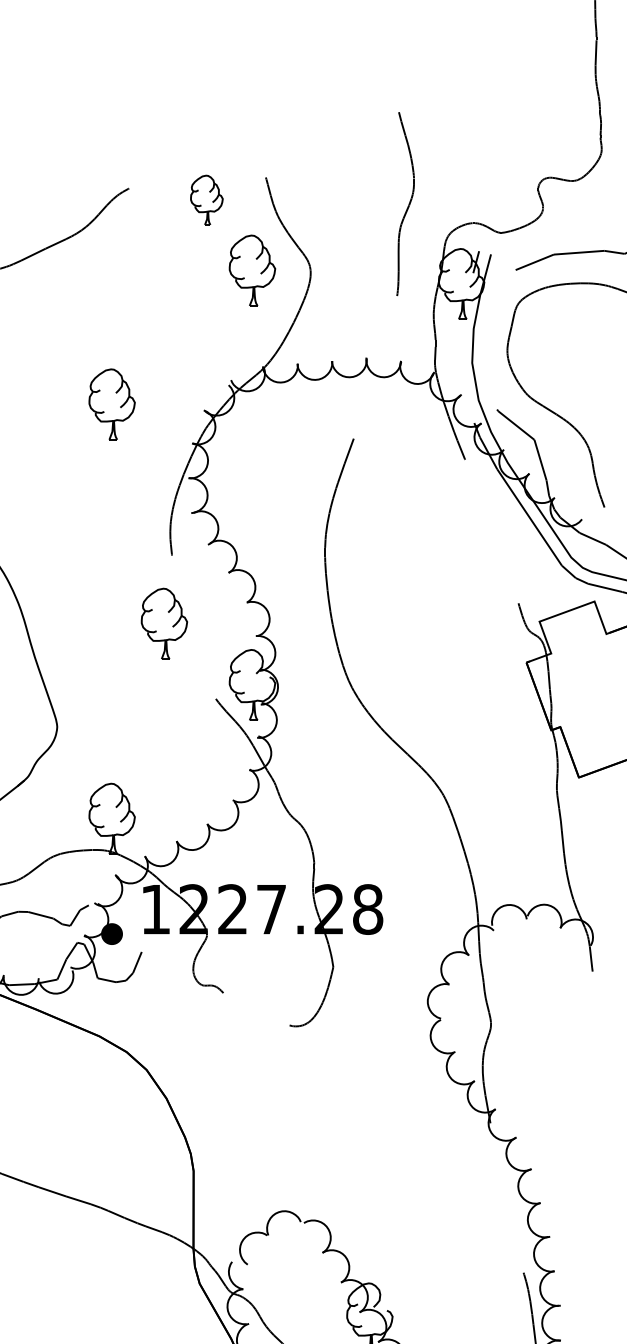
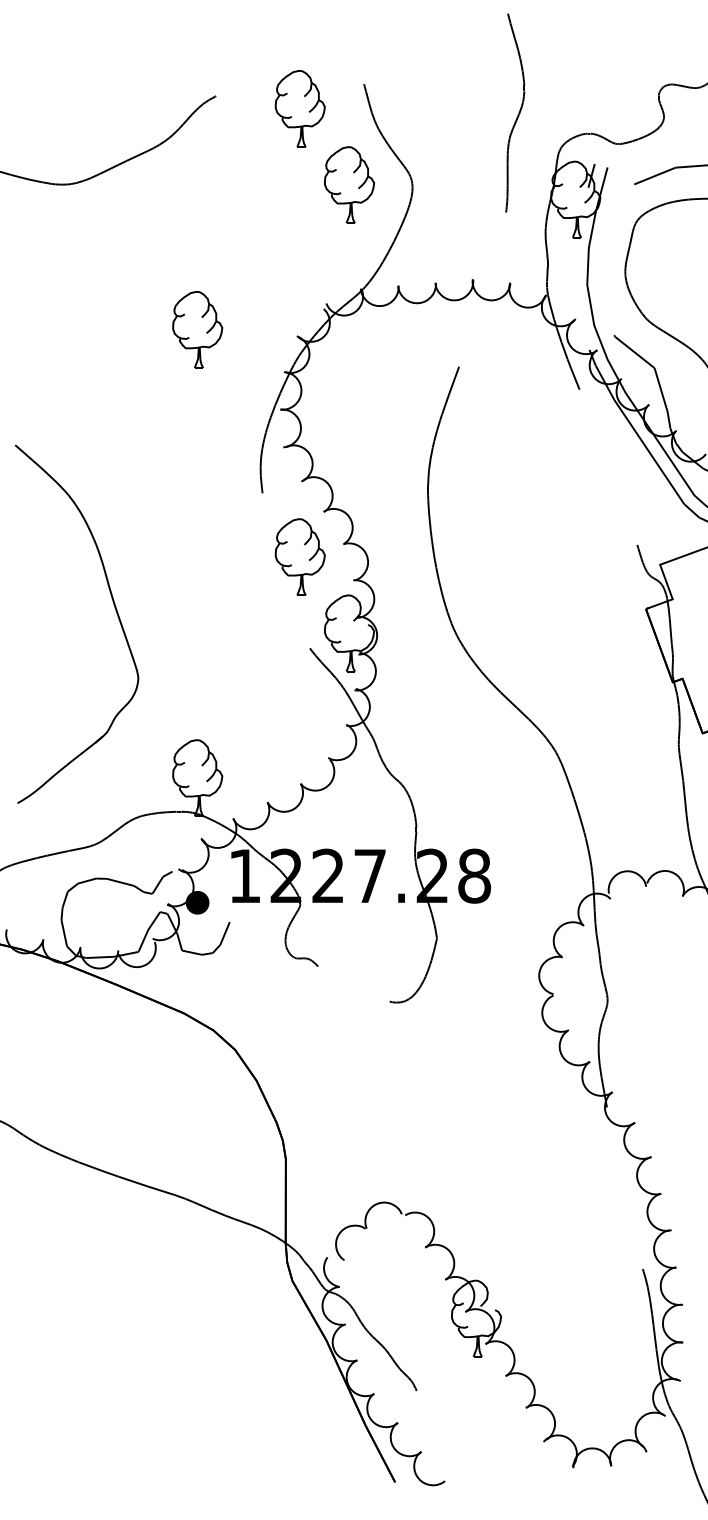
part: (206, 199) -> (299, 108), size x1.43
part: (163, 623) -> (299, 556), moved

